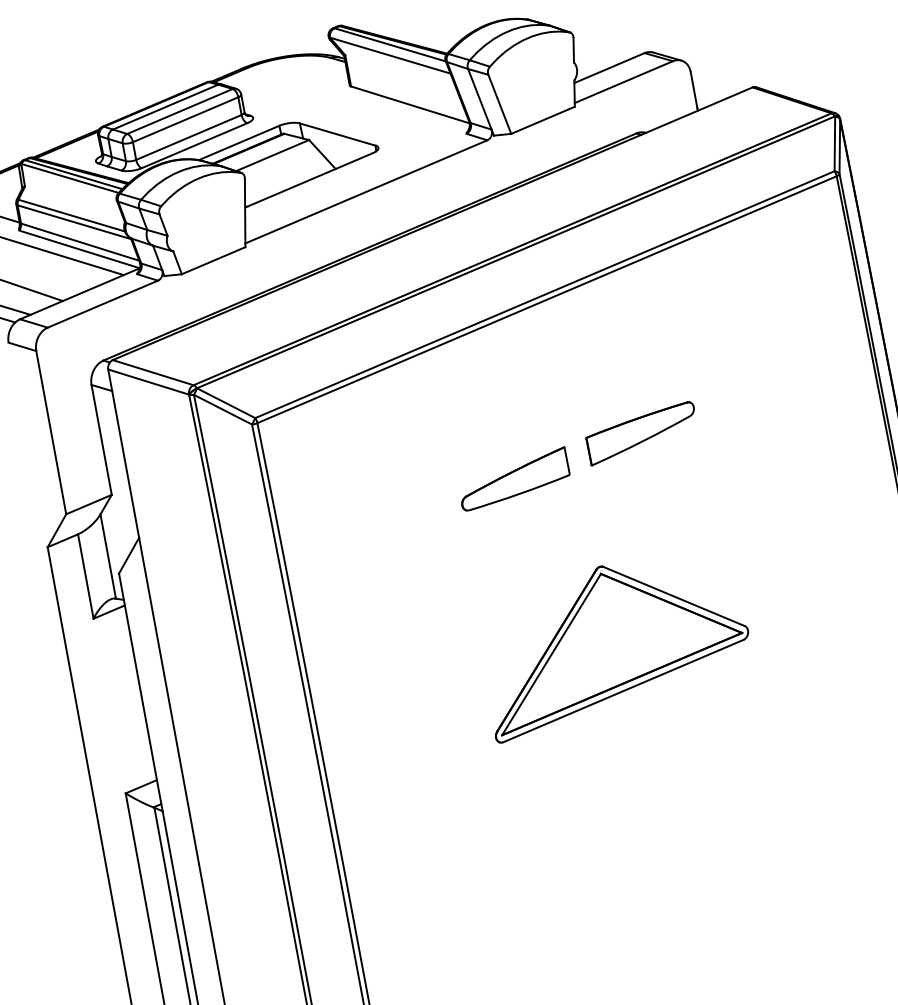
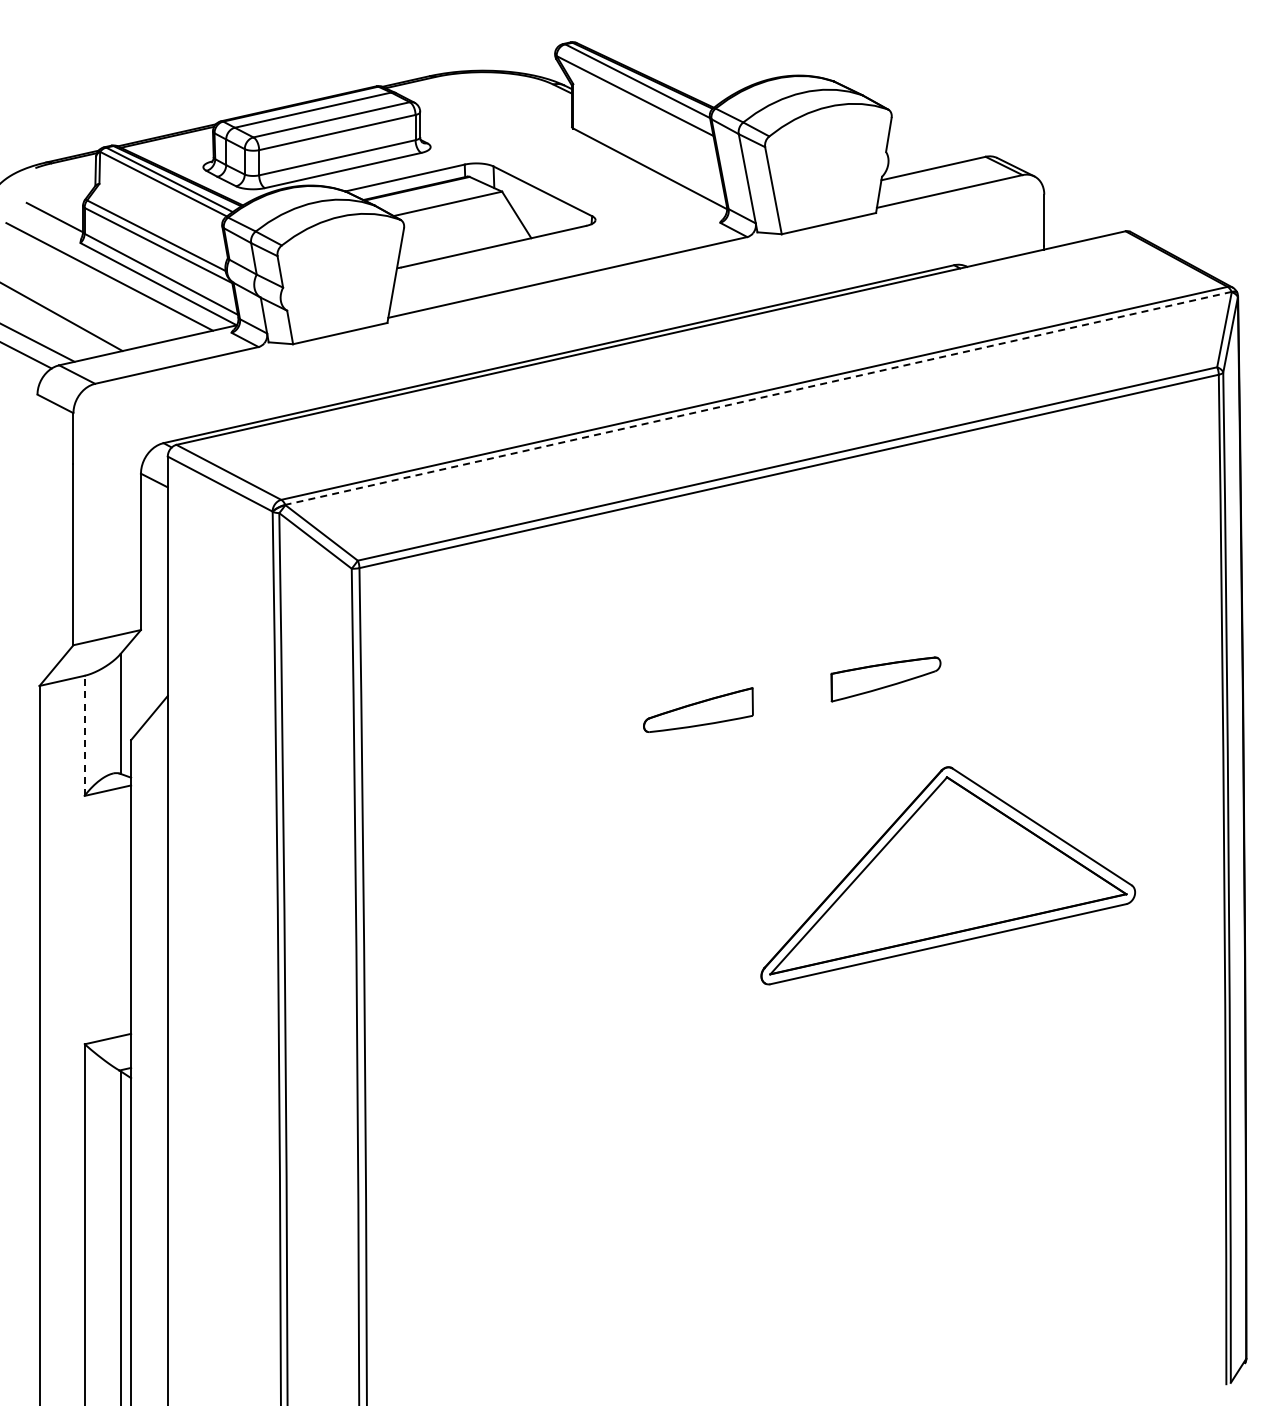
line: (516, 252) -> (758, 398), solid -> dashed
part: (641, 433) -> (885, 679), size x0.7
part: (514, 478) -> (698, 709), size x0.7
line: (85, 576) -> (84, 735), solid -> dashed
part: (613, 642) -> (947, 875), moved

